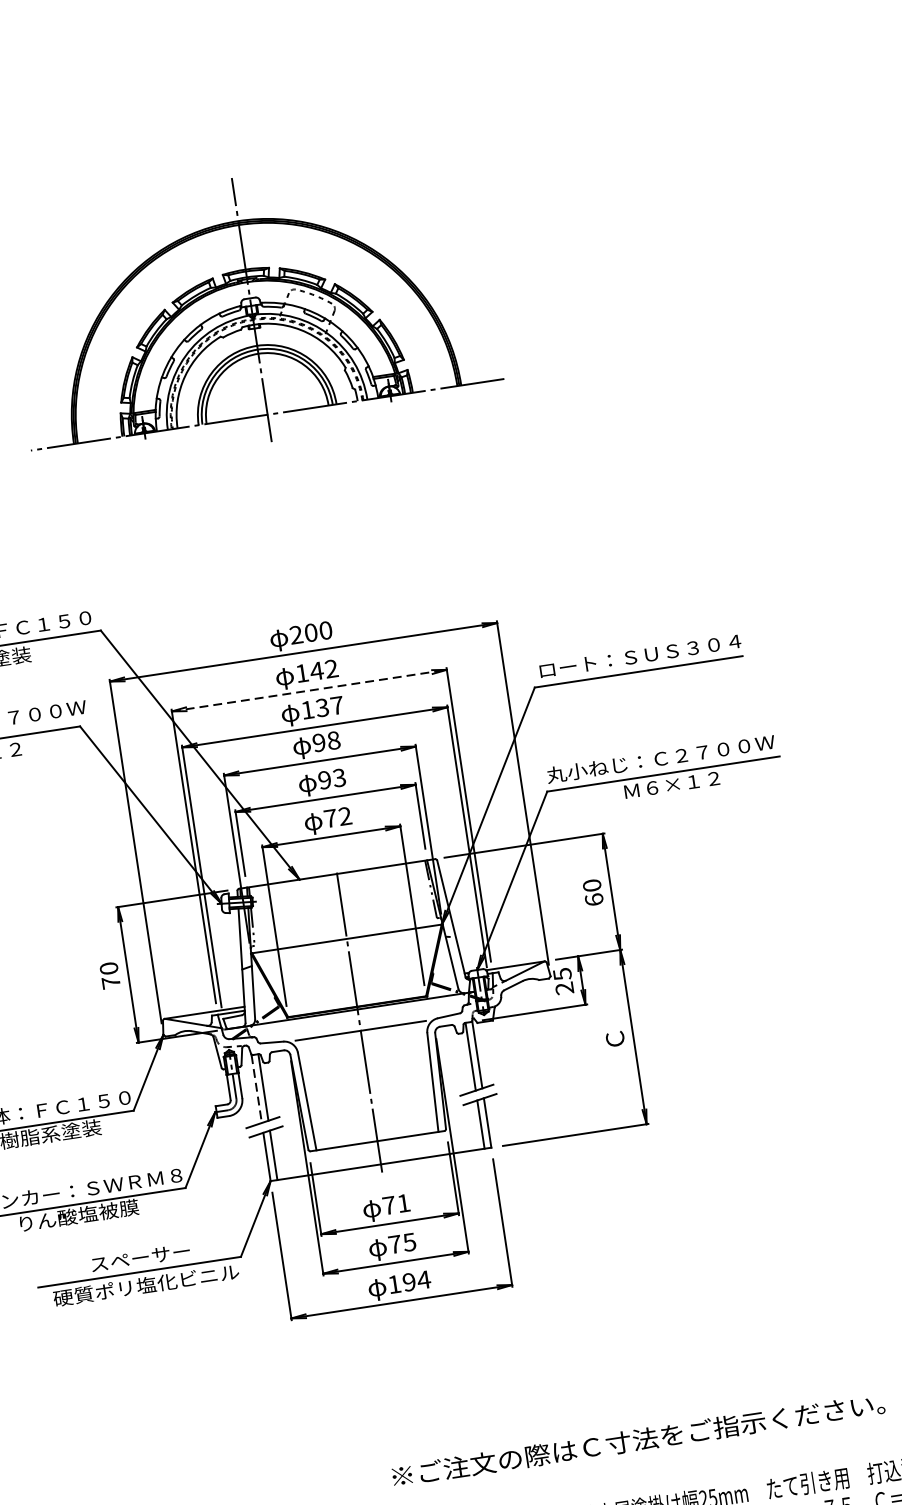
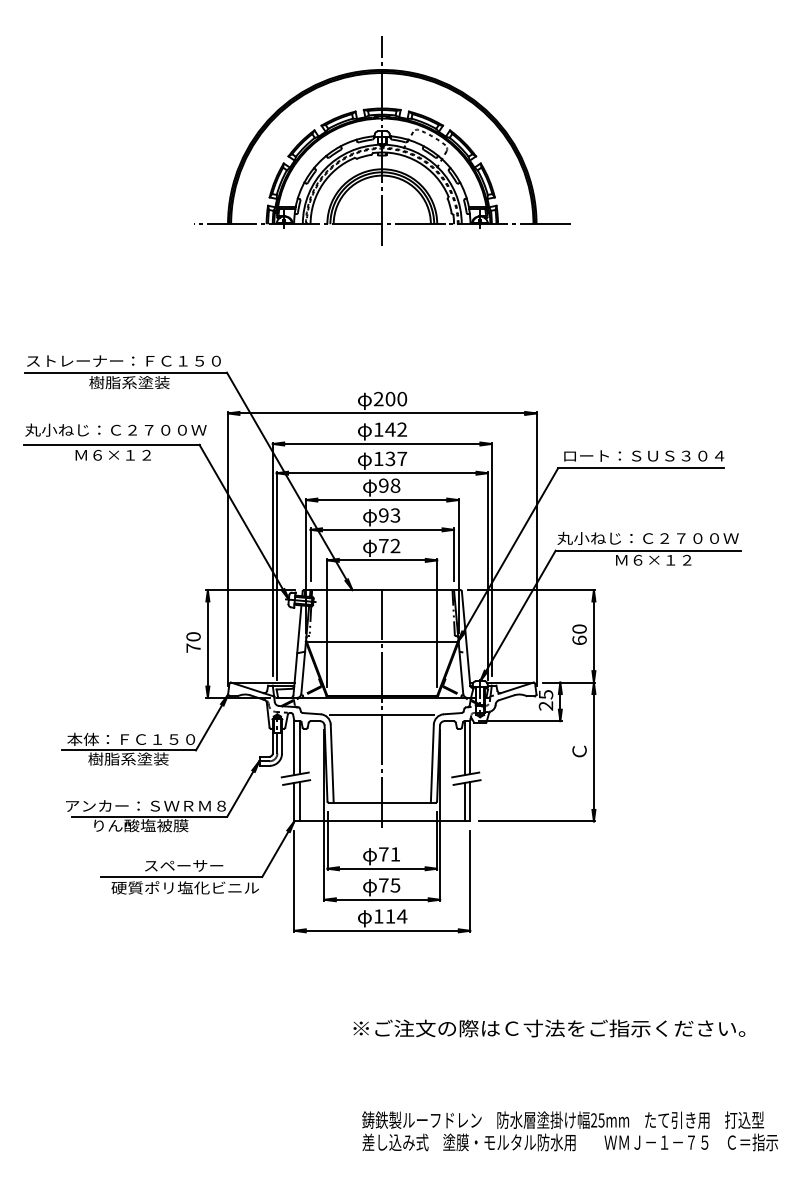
line: (309, 690) -> (382, 443), dashed -> solid
line: (256, 1089) -> (294, 748), dashed -> solid
text: (409, 1282) -> (390, 916), 194 -> 114
text: (638, 1440) -> (549, 1028), moved

